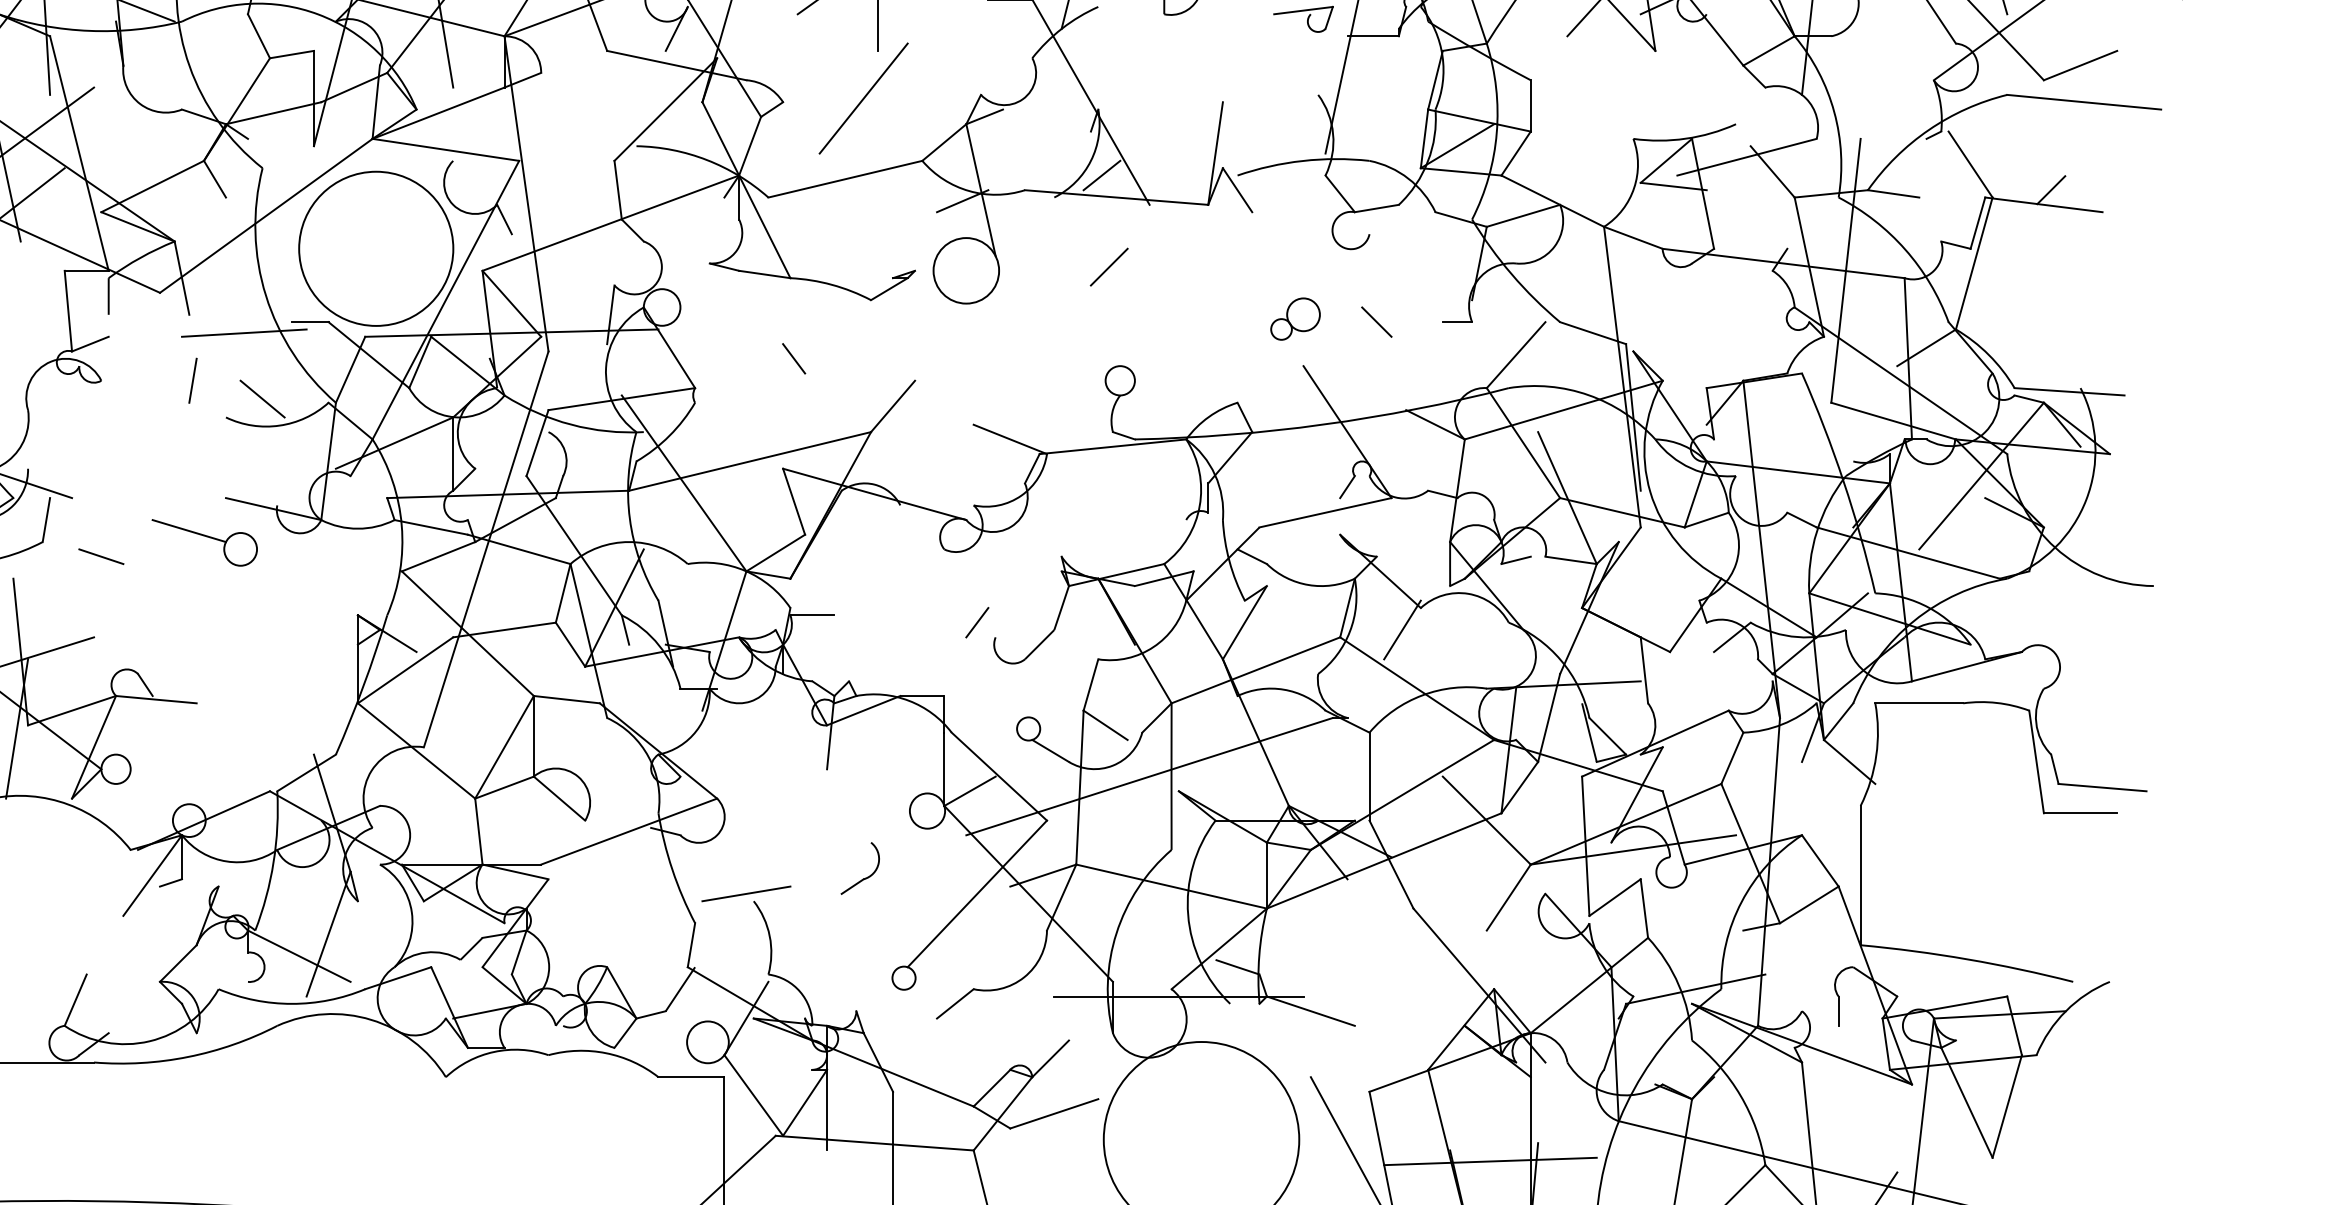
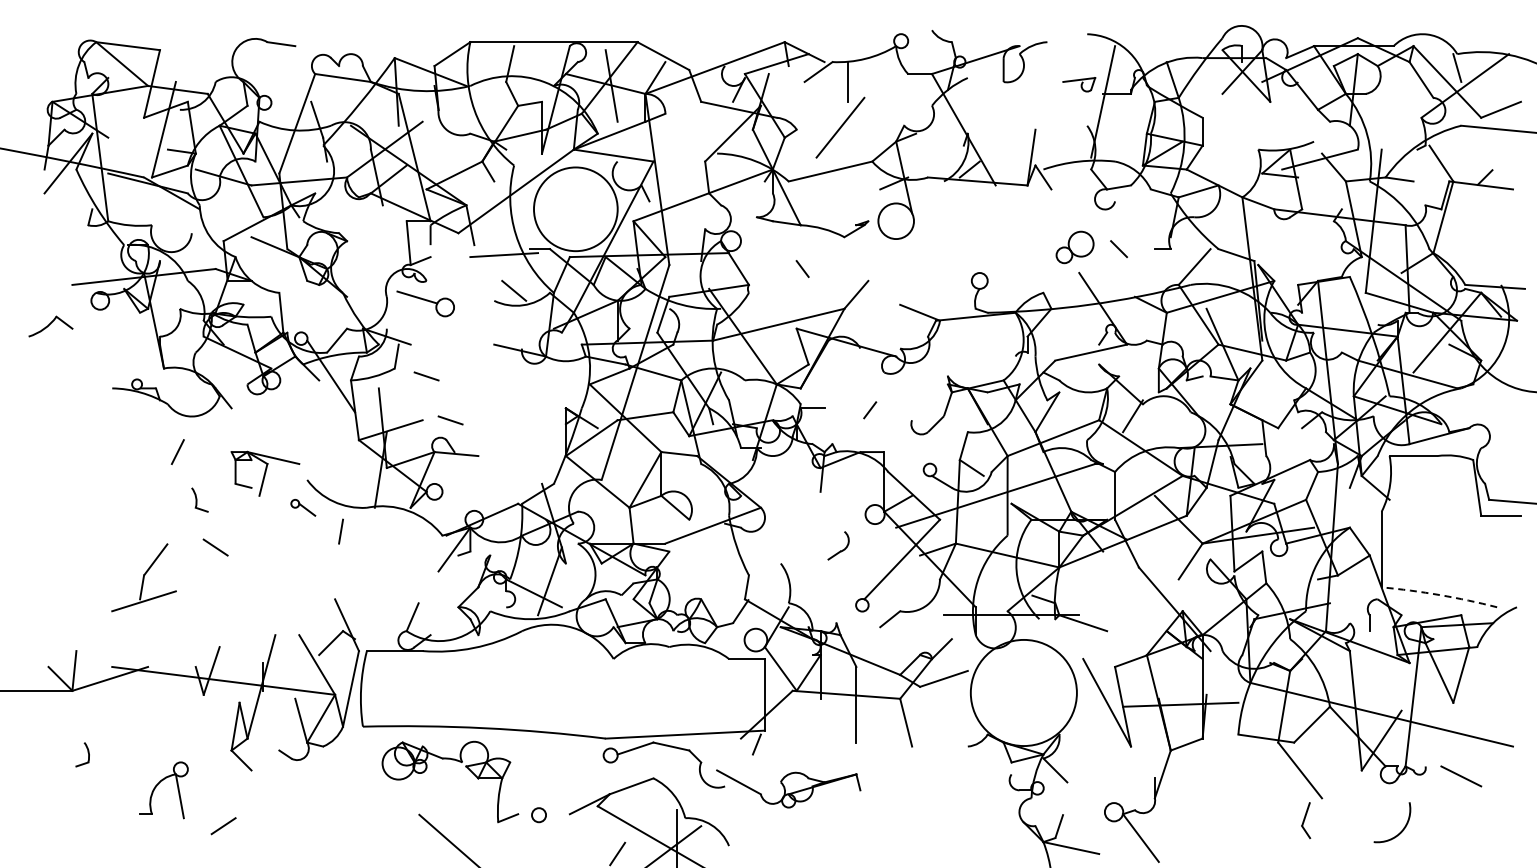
line: (1108, 267) -> (973, 219), removed
part: (1294, 319) -> (1074, 247), size x1.4
line: (193, 379) -> (476, 280), removed
part: (204, 542) -> (425, 303), moved
line: (977, 623) -> (870, 410), moved
line: (145, 637) -> (450, 420), added
line: (745, 893) -> (776, 559), removed
arc: (1967, 960) -> (1439, 595), solid -> dashed

